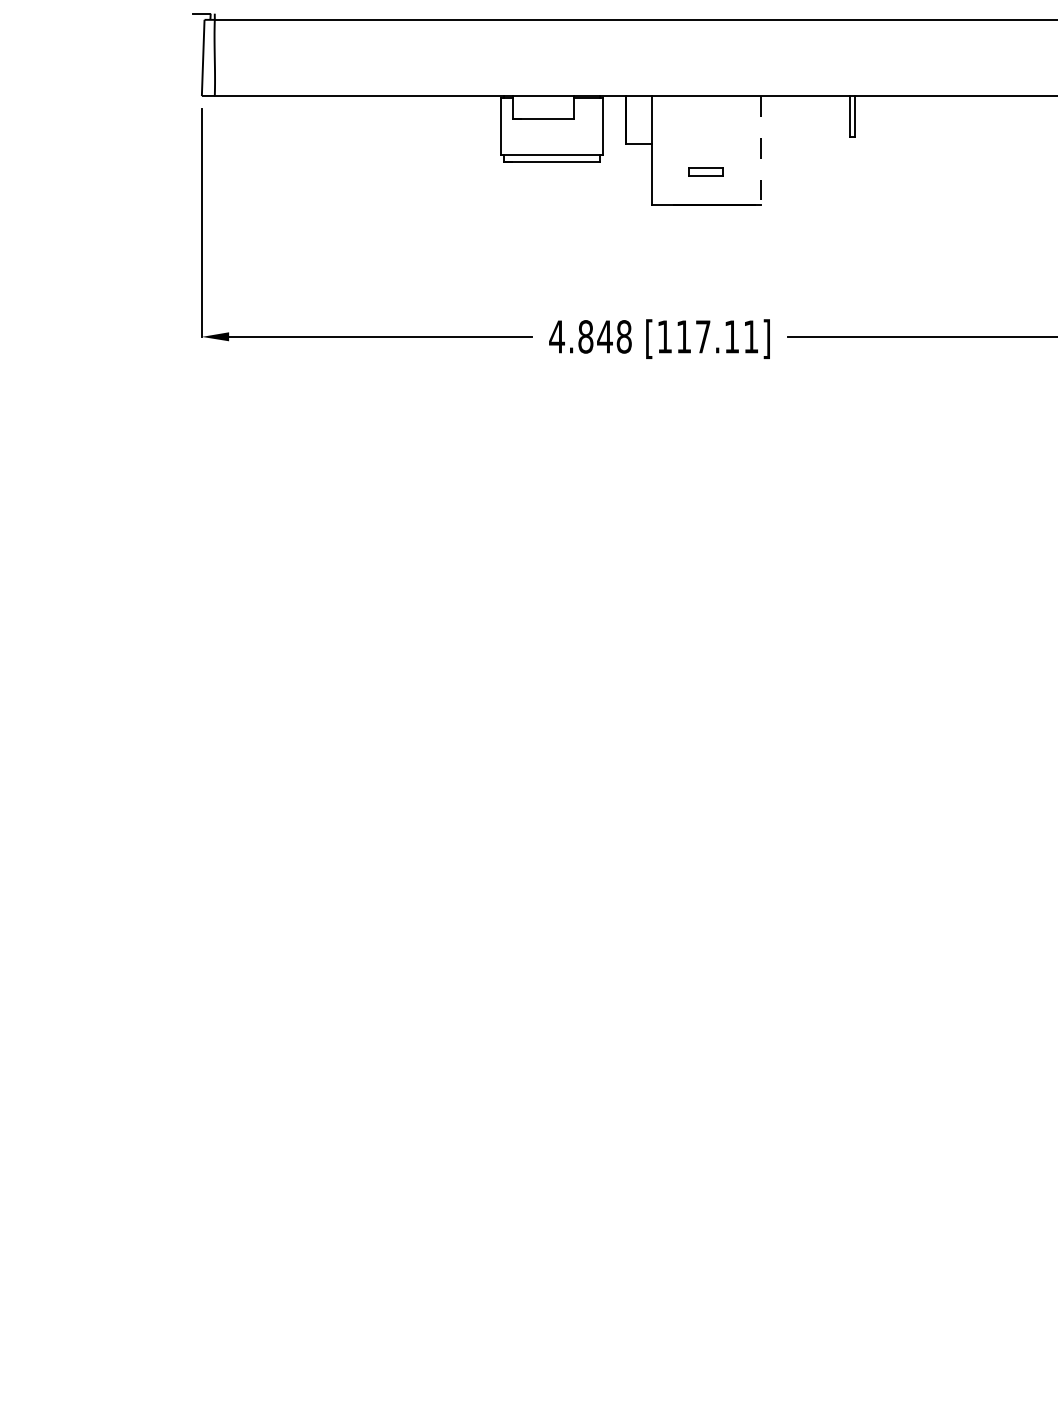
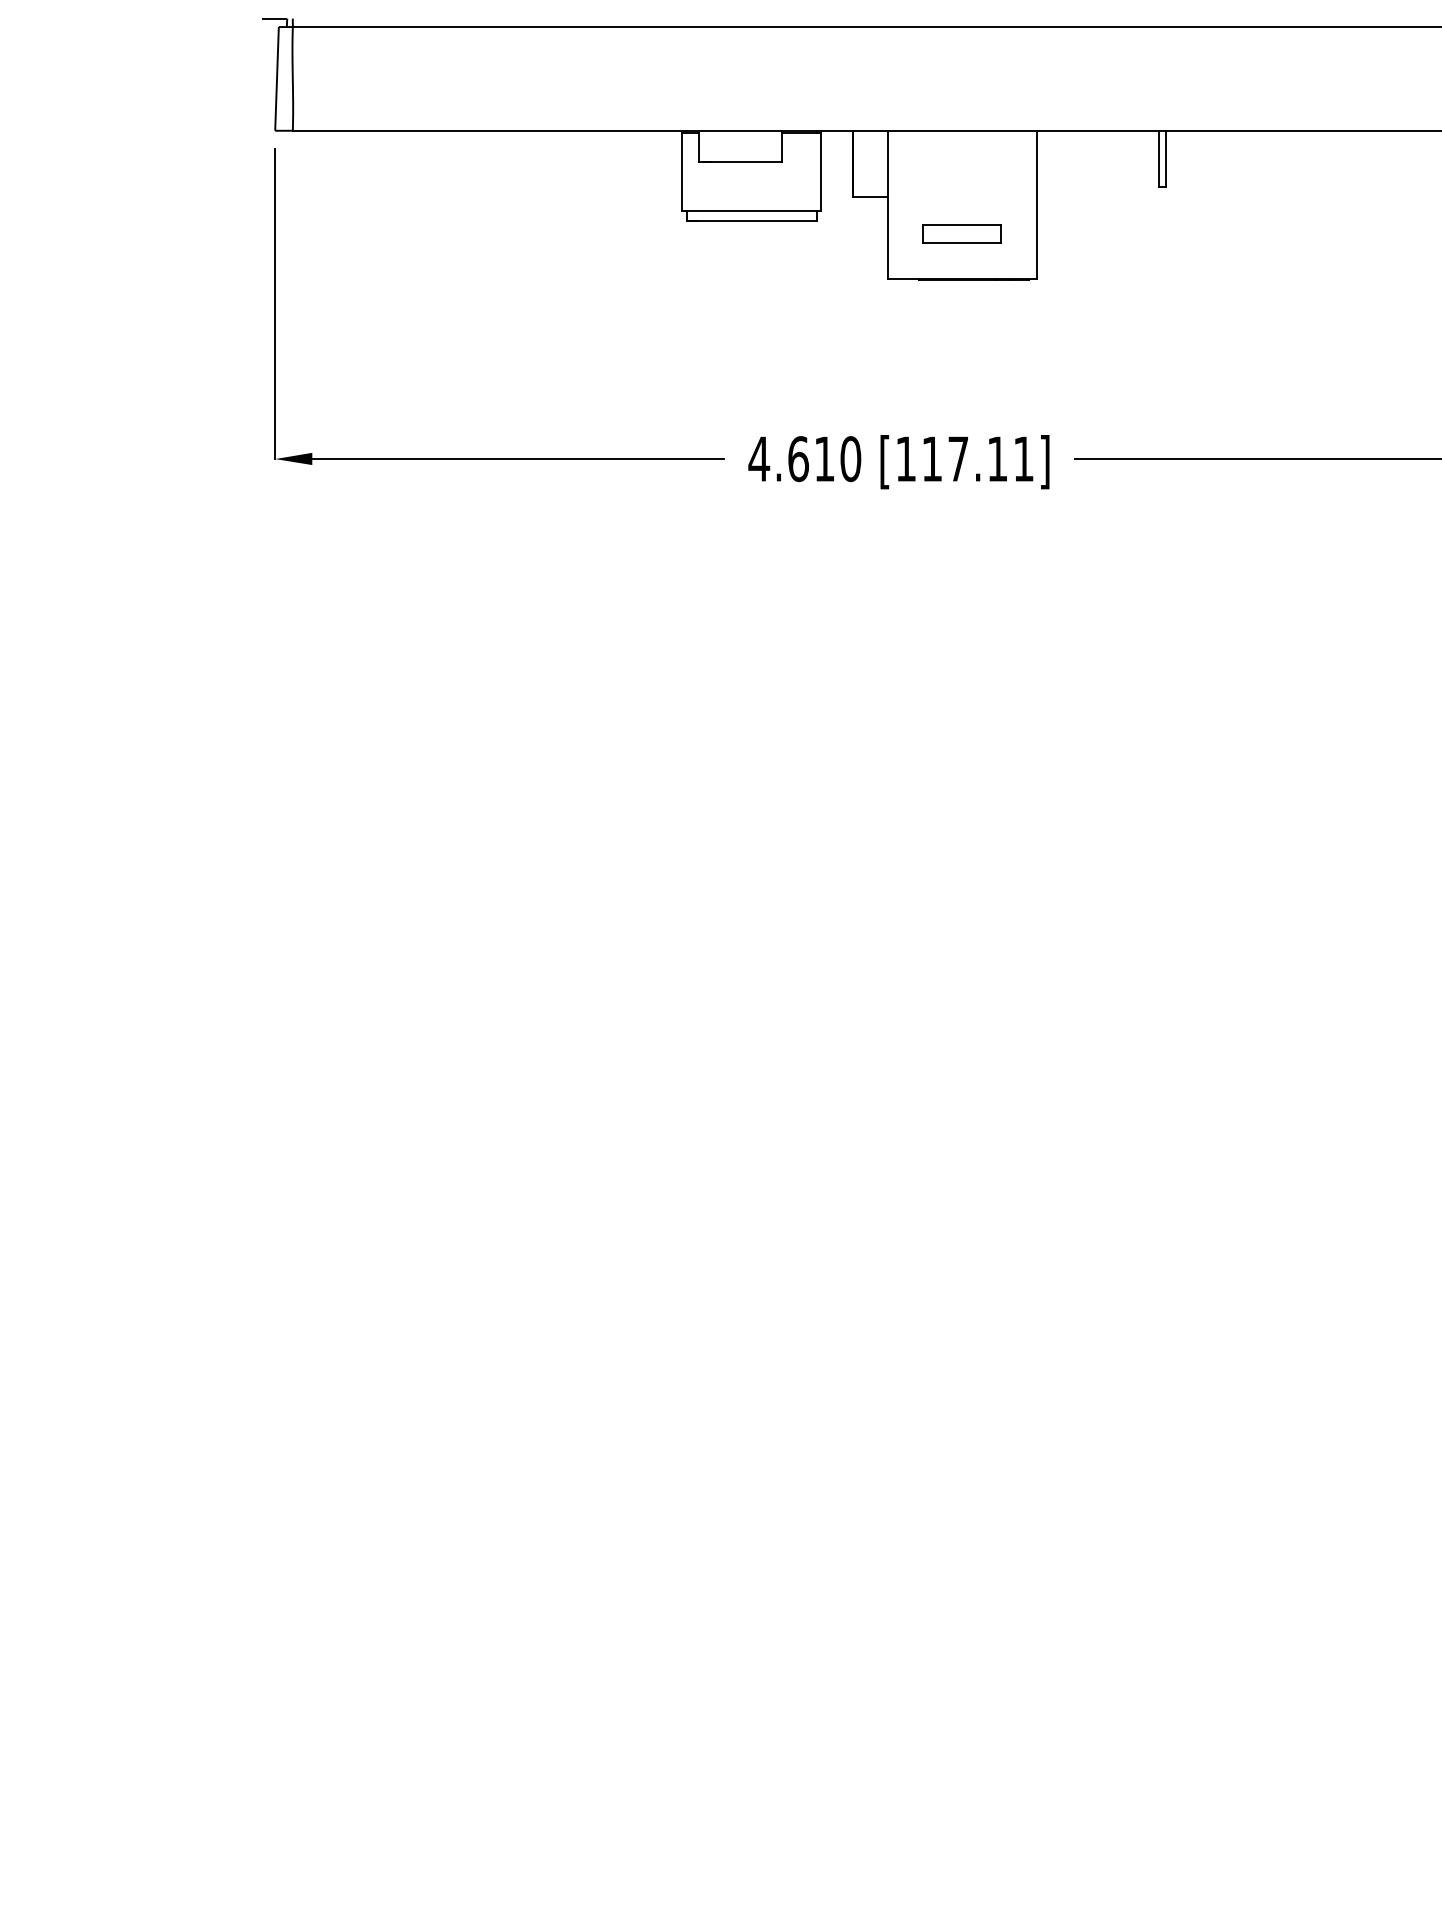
line: (760, 150) -> (1036, 205), dashed -> solid
part: (705, 171) -> (961, 233), size x1.67
text: (604, 336) -> (824, 458), 4.848 -> 4.610

